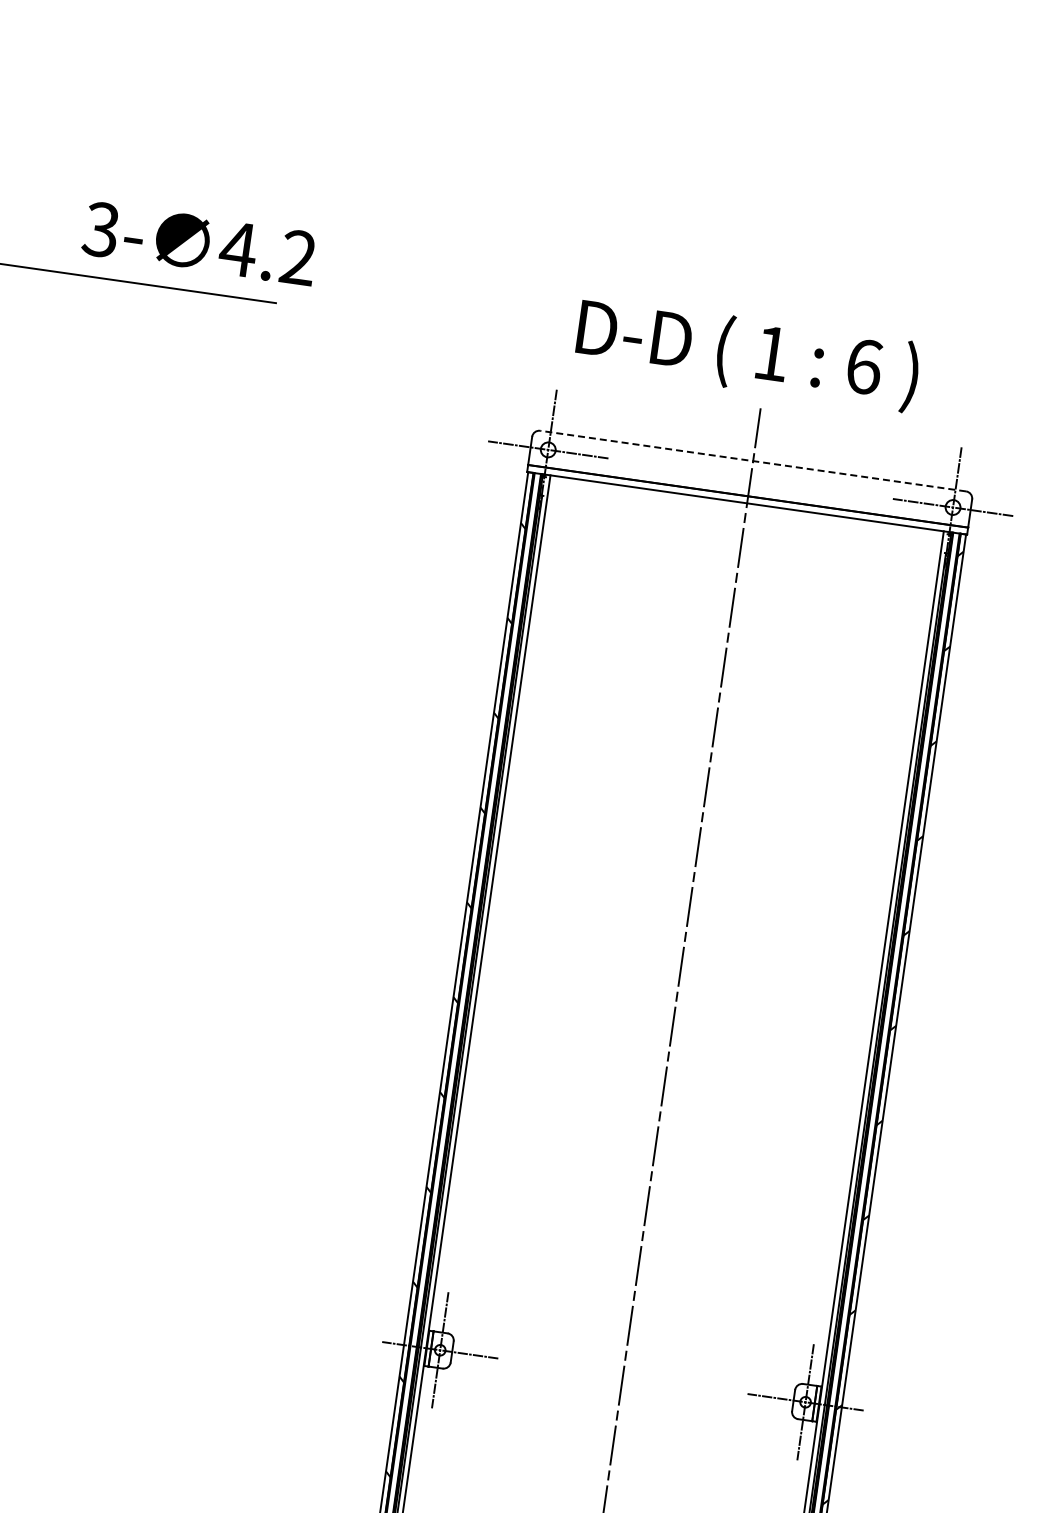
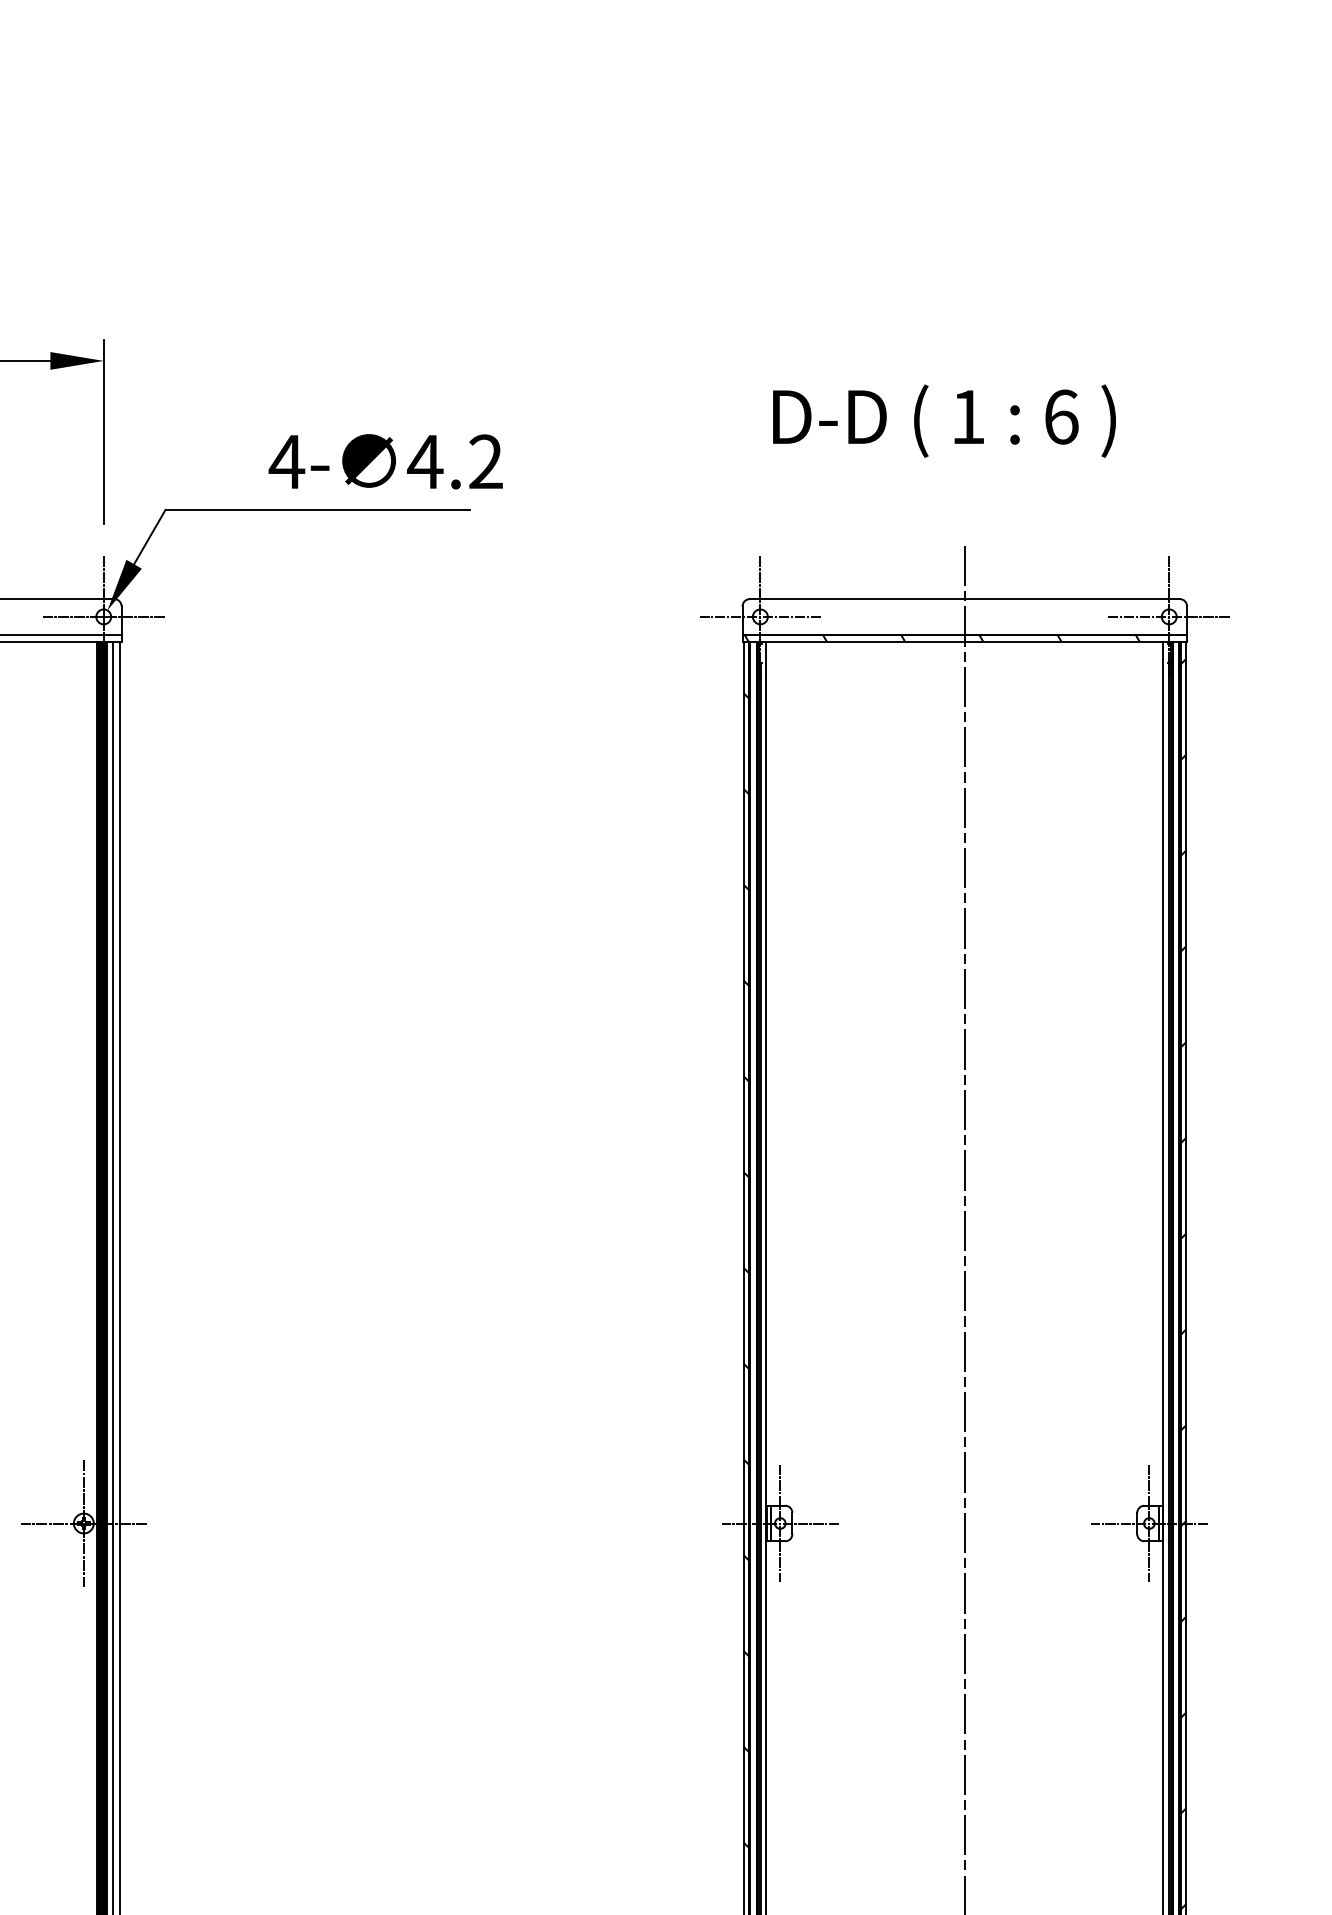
text: (101, 229) -> (286, 461), 3- -> 4-
text: (747, 353) -> (944, 420), moved
line: (752, 461) -> (964, 599), dashed -> solid
hatch: (724, 495) -> (941, 637), added

